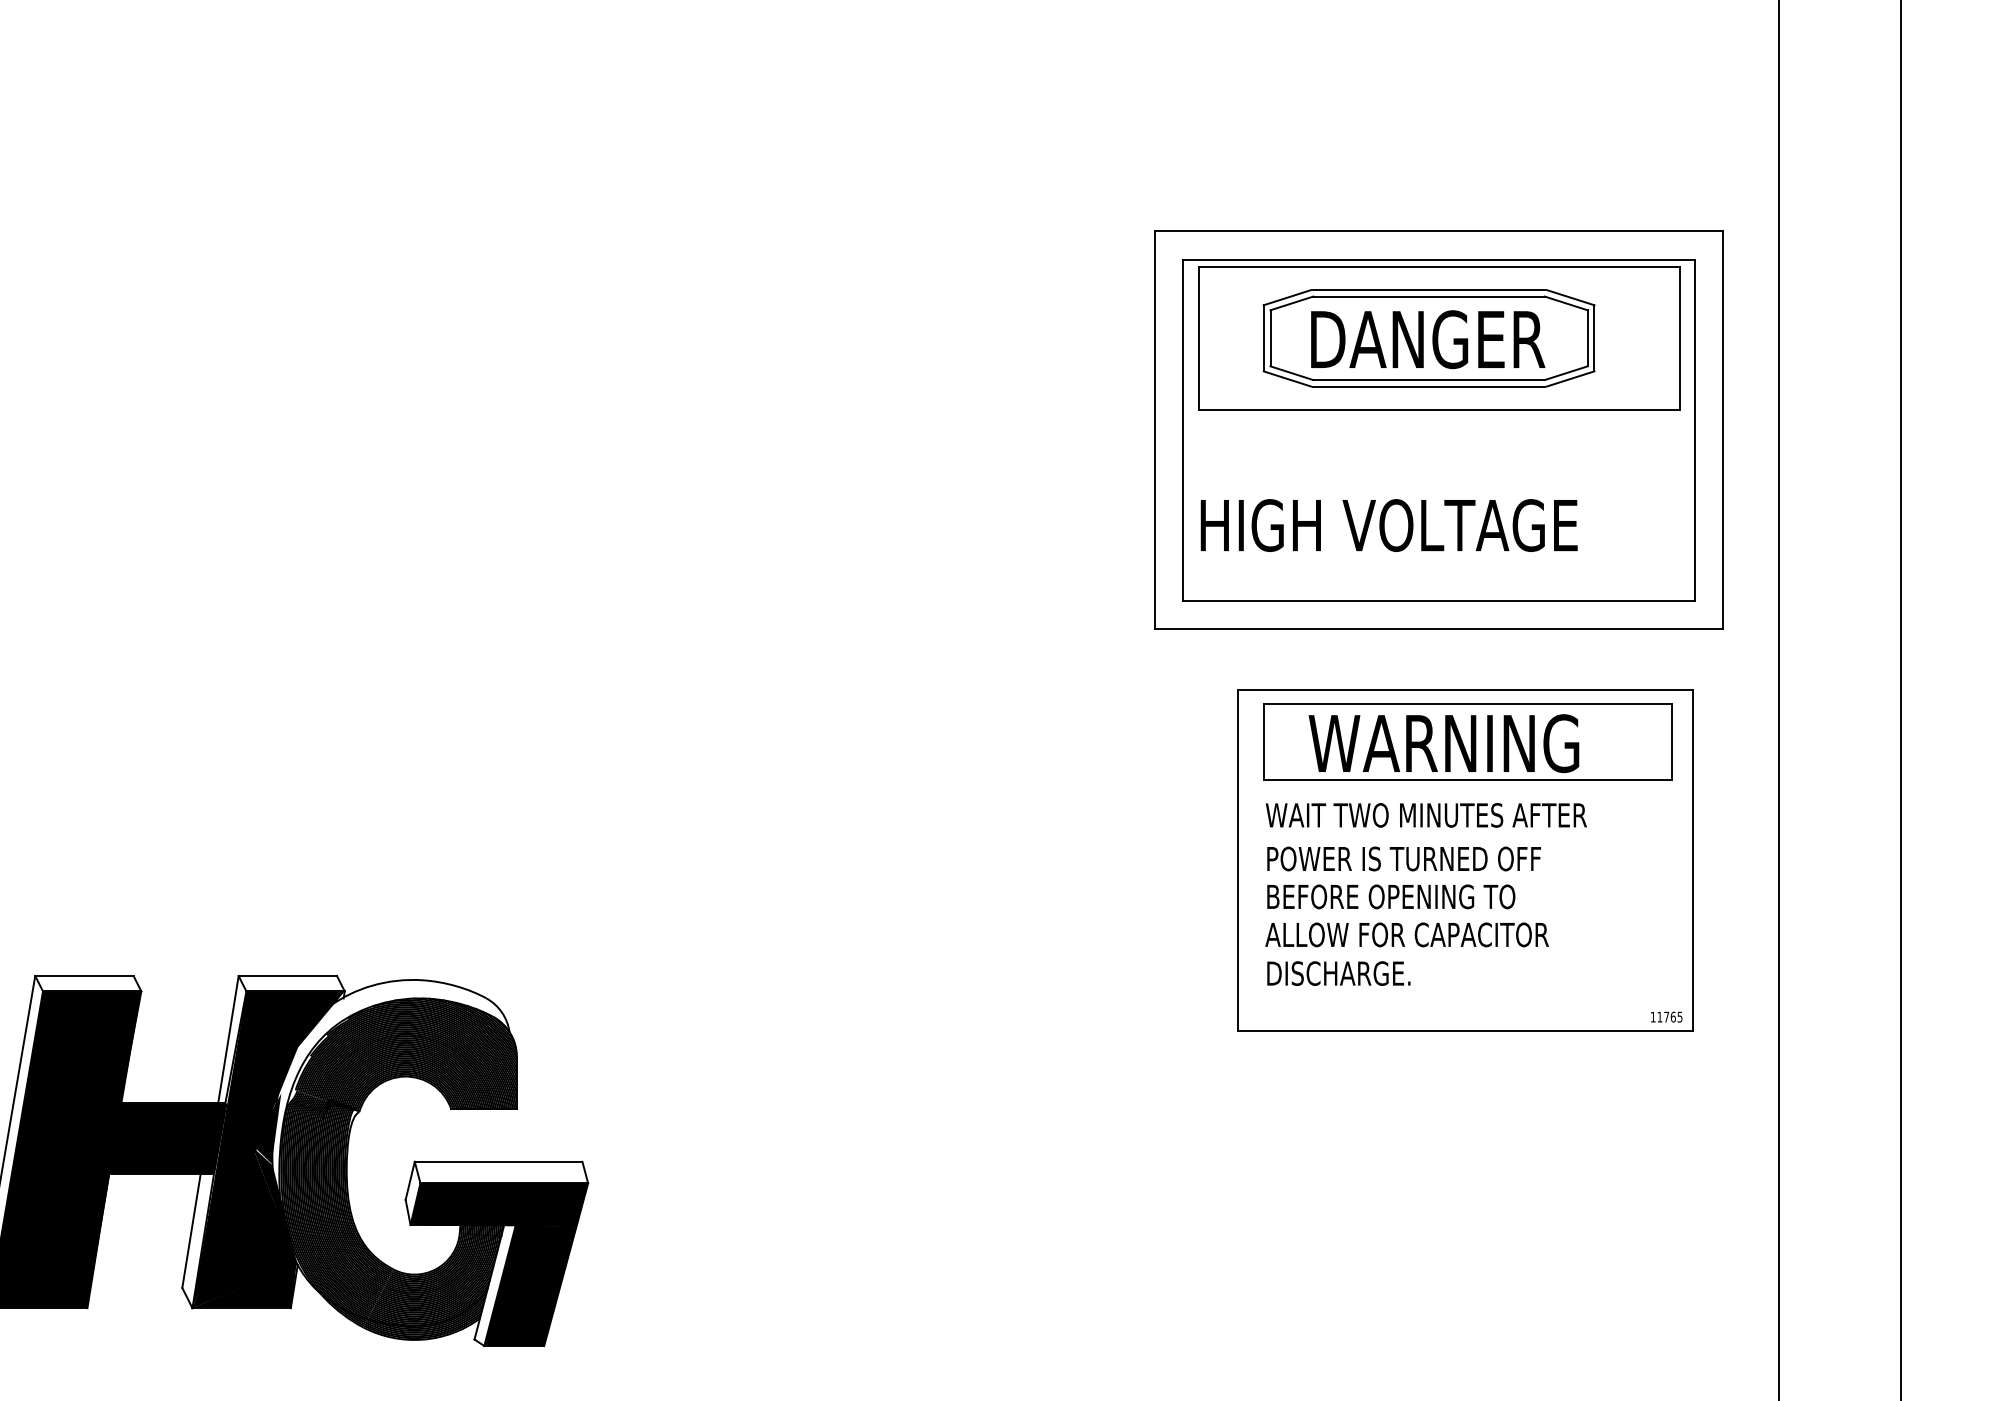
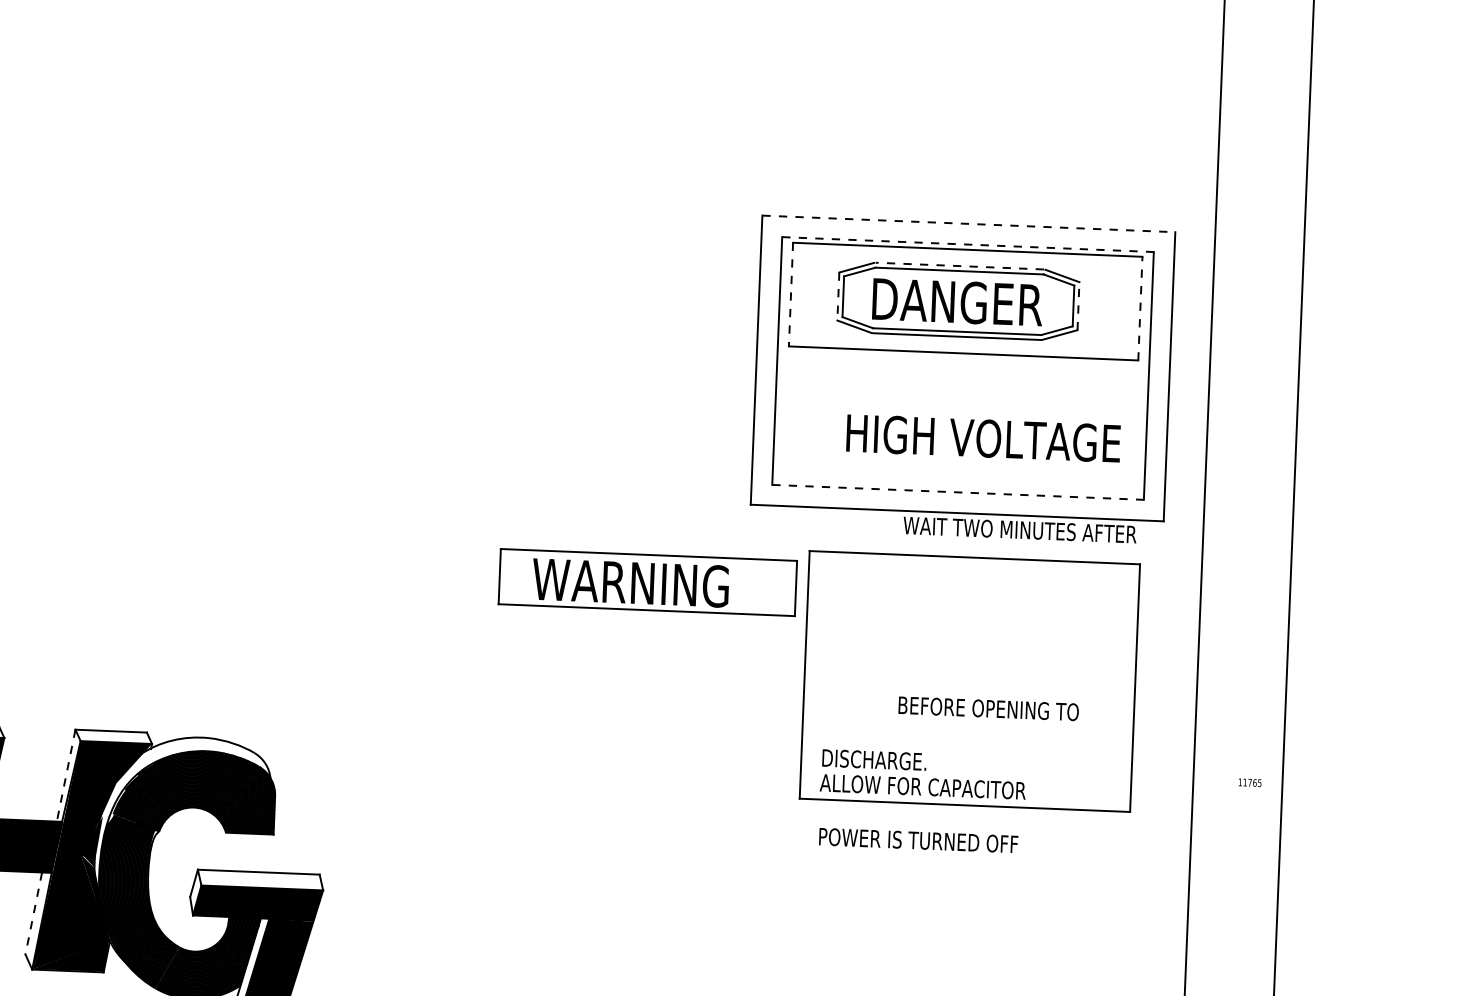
line: (1439, 231) -> (969, 224), solid -> dashed
line: (1439, 259) -> (968, 244), solid -> dashed
line: (1429, 289) -> (960, 265), solid -> dashed
line: (1594, 337) -> (1078, 305), solid -> dashed
line: (1679, 337) -> (1140, 308), solid -> dashed
line: (1198, 338) -> (791, 294), solid -> dashed
line: (1263, 338) -> (838, 296), solid -> dashed
text: (1388, 525) -> (983, 438), moved
line: (1439, 600) -> (958, 492), solid -> dashed
part: (1467, 741) -> (647, 582), moved
text: (1426, 815) -> (1020, 530), moved
text: (1403, 858) -> (918, 840), moved
text: (1391, 896) -> (988, 708), moved
text: (1406, 934) -> (922, 786), moved
text: (1666, 1016) -> (1249, 782), moved
line: (228, 1042) -> (66, 777), solid -> dashed
line: (191, 1231) -> (33, 913), solid -> dashed

